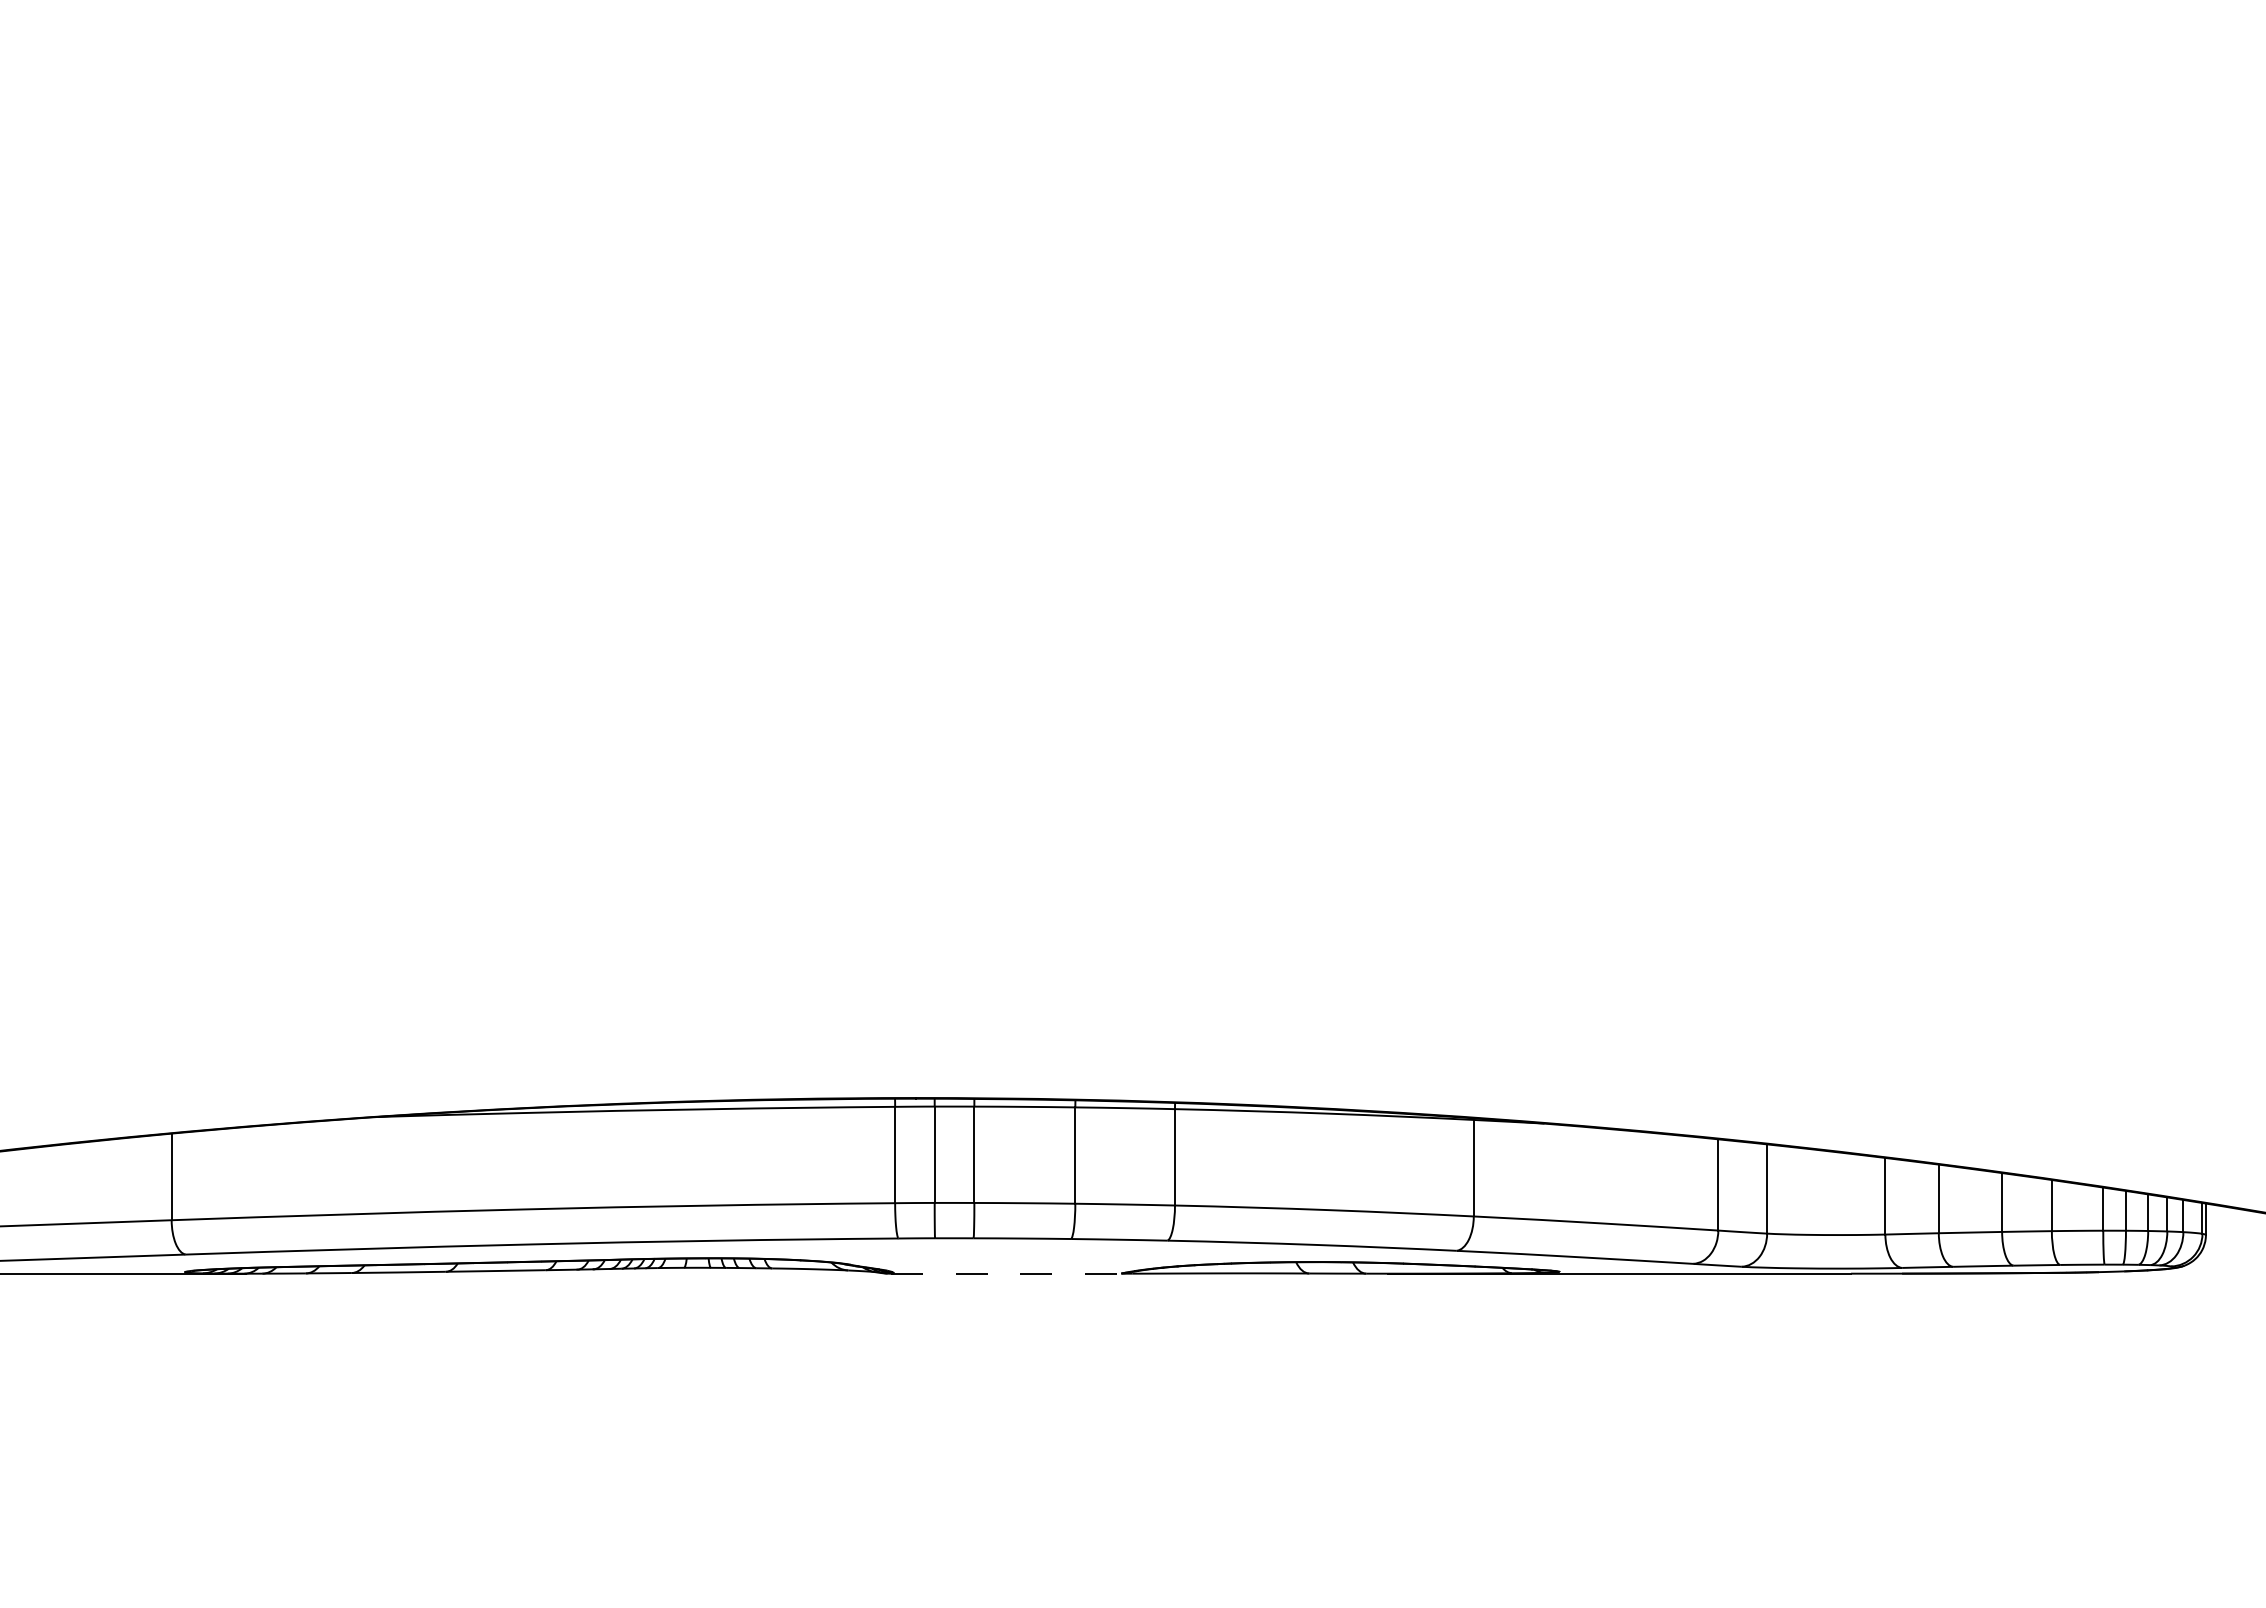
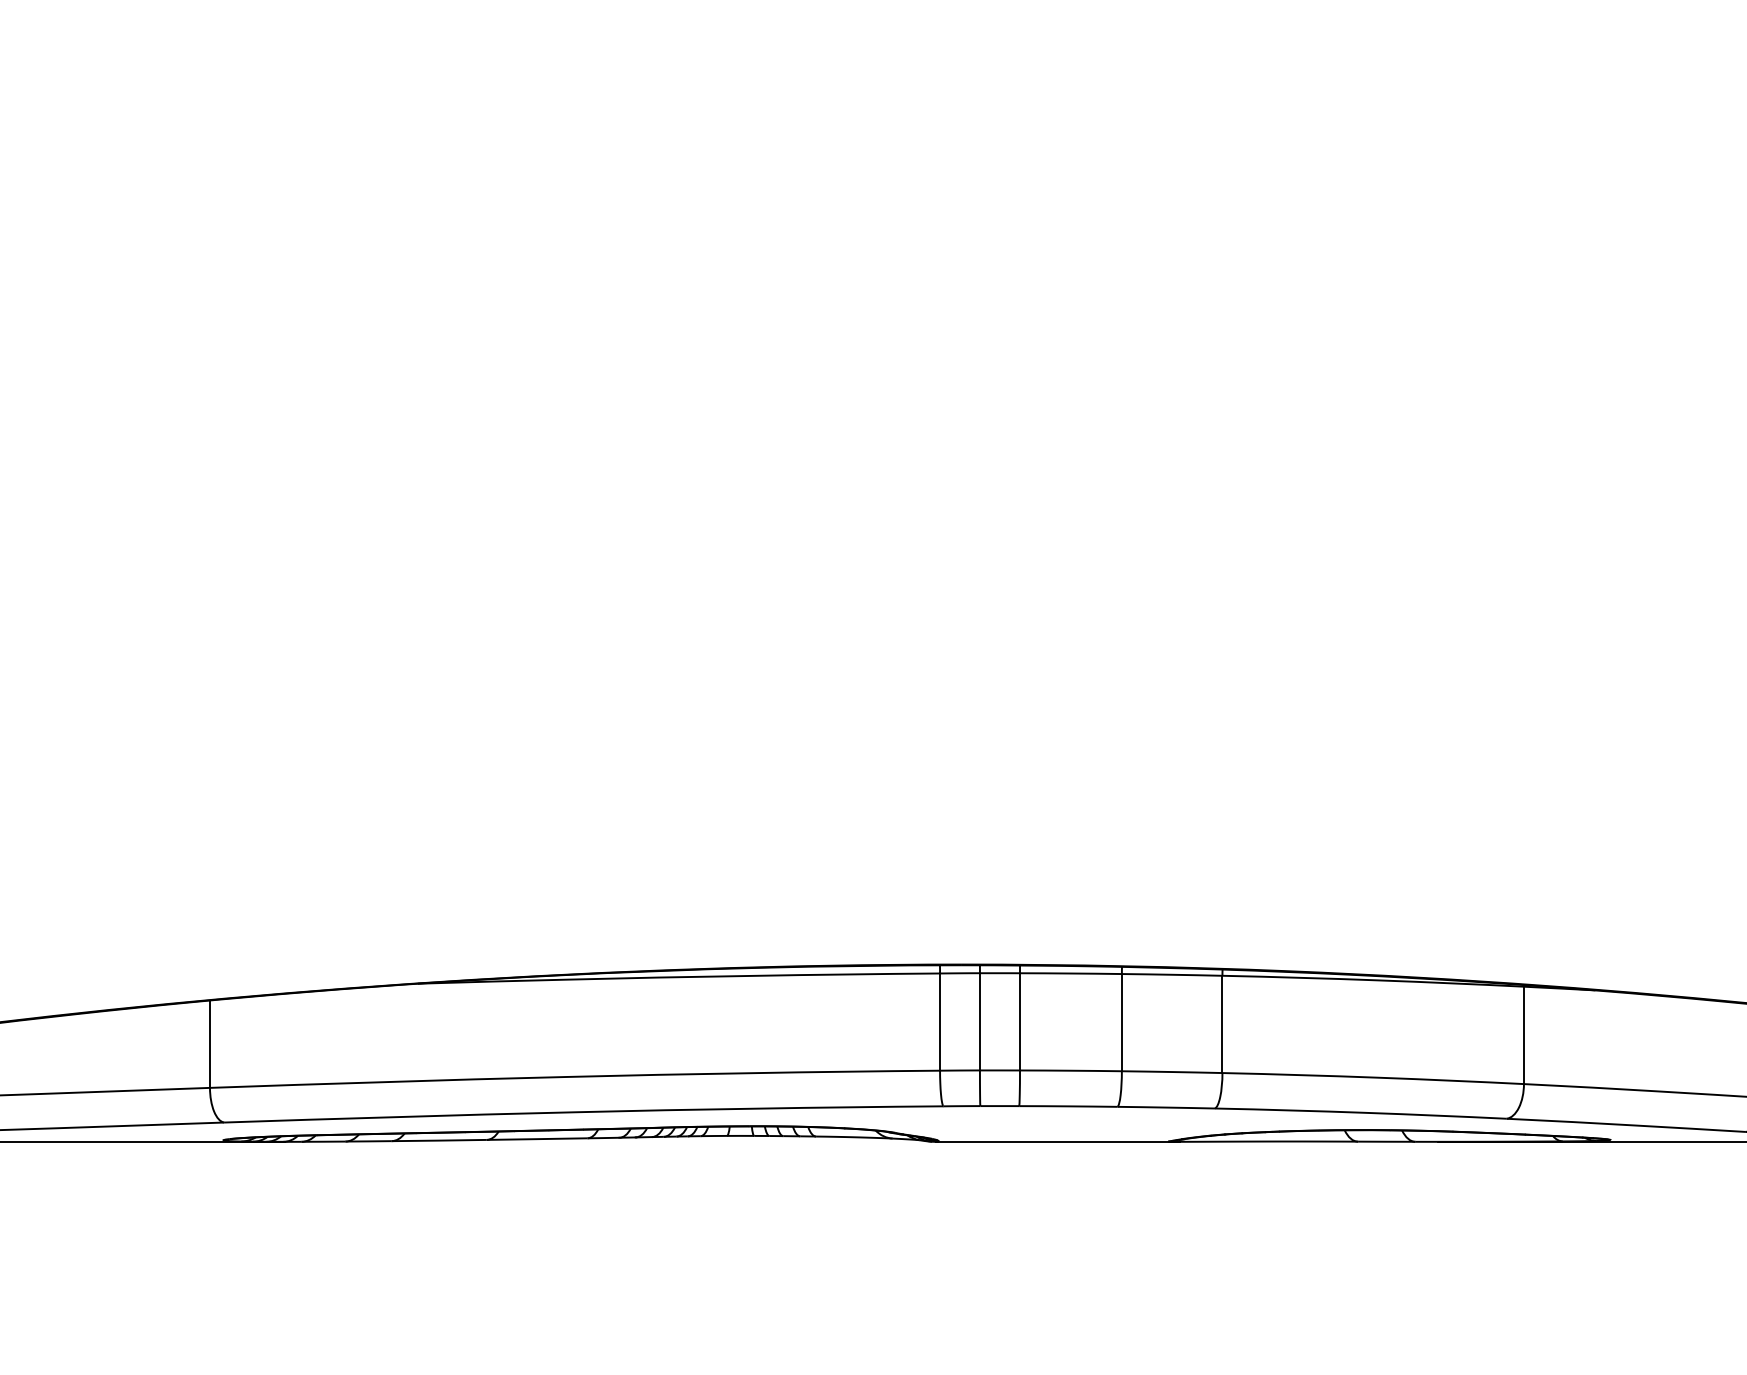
line: (1011, 1273) -> (1057, 1141), dashed -> solid

